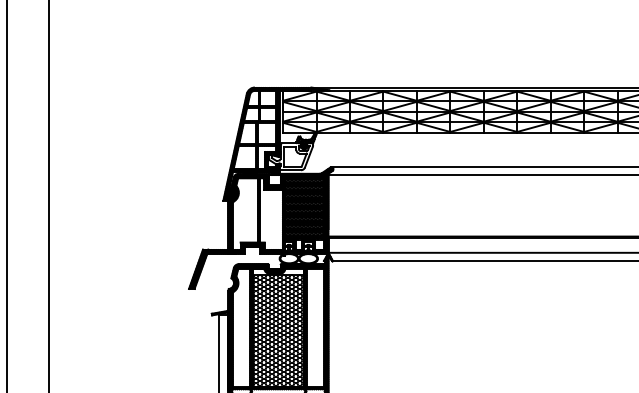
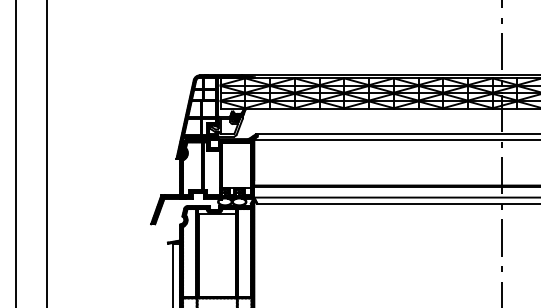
hatch: (304, 209) -> (236, 165), removed
hatch: (277, 331) -> (216, 255), removed

